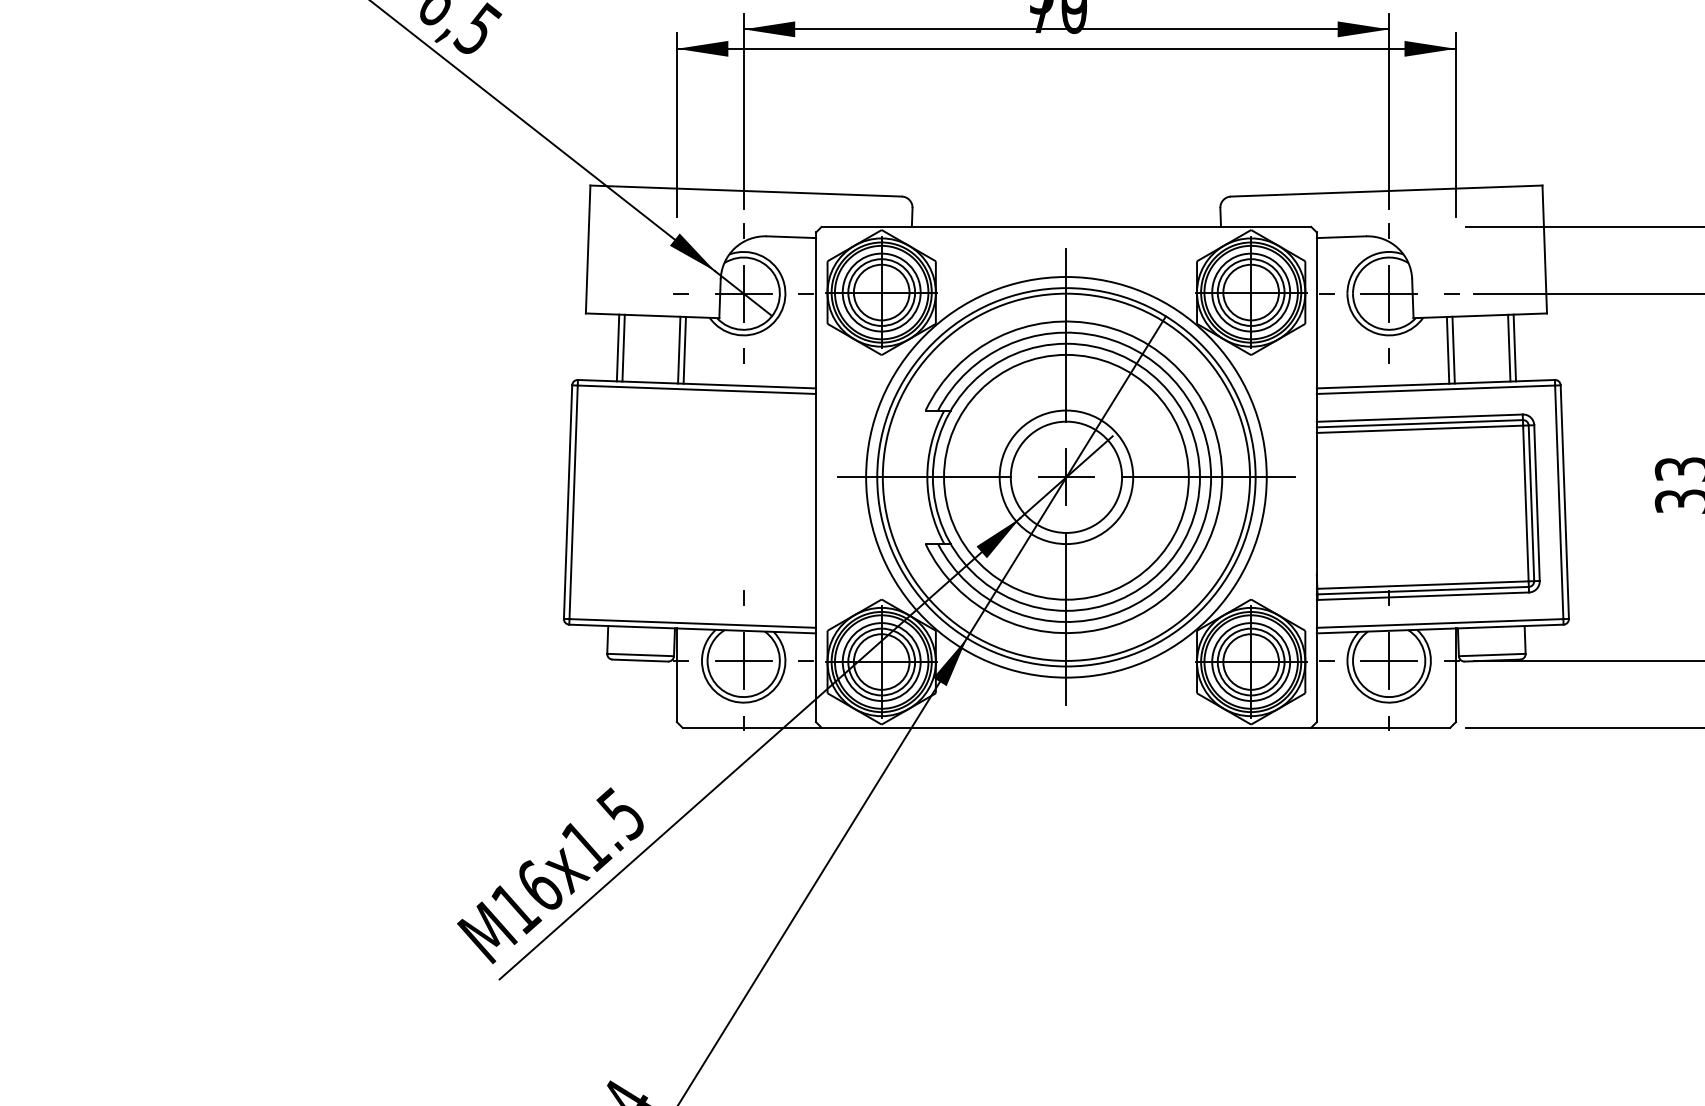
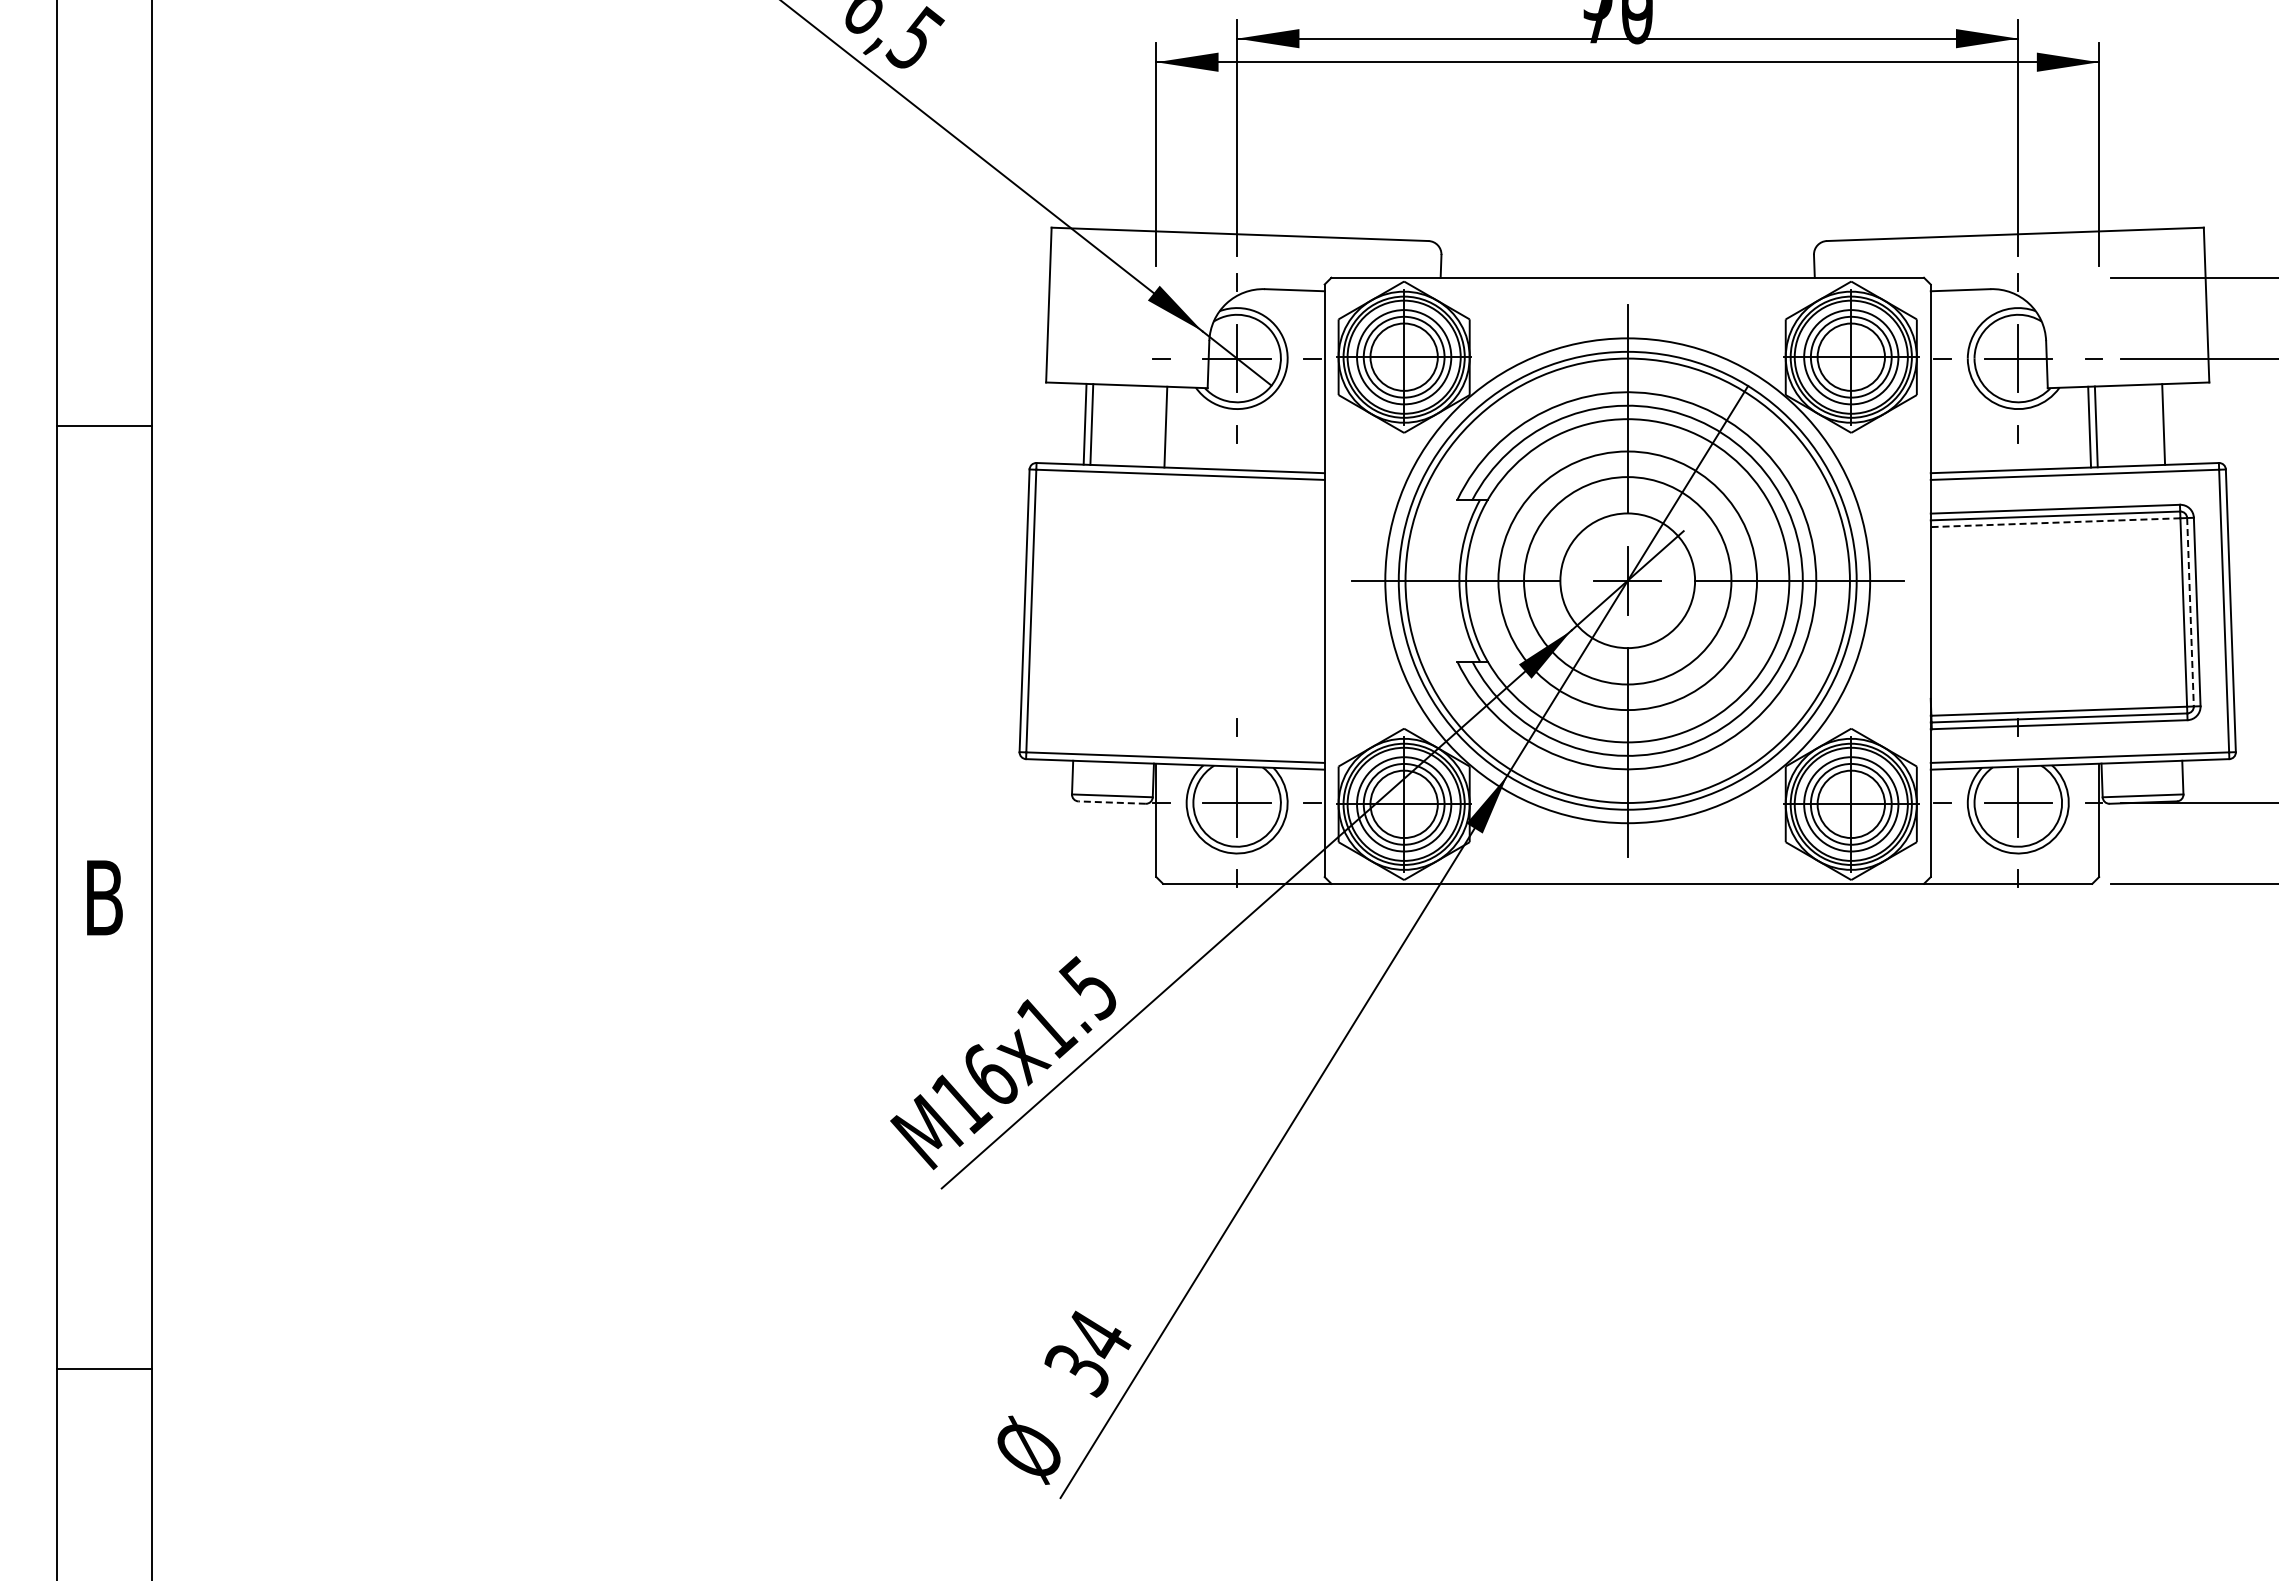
line: (1514, 347) -> (2169, 423), removed
line: (678, 349) -> (1158, 426), removed
line: (1419, 429) -> (2055, 522), solid -> dashed
circle: (1066, 477) -> (1627, 580), size x0.7
circle: (1066, 477) -> (1627, 580), size x1.6
line: (1531, 503) -> (2190, 612), solid -> dashed
line: (640, 660) -> (1112, 802), solid -> dashed

